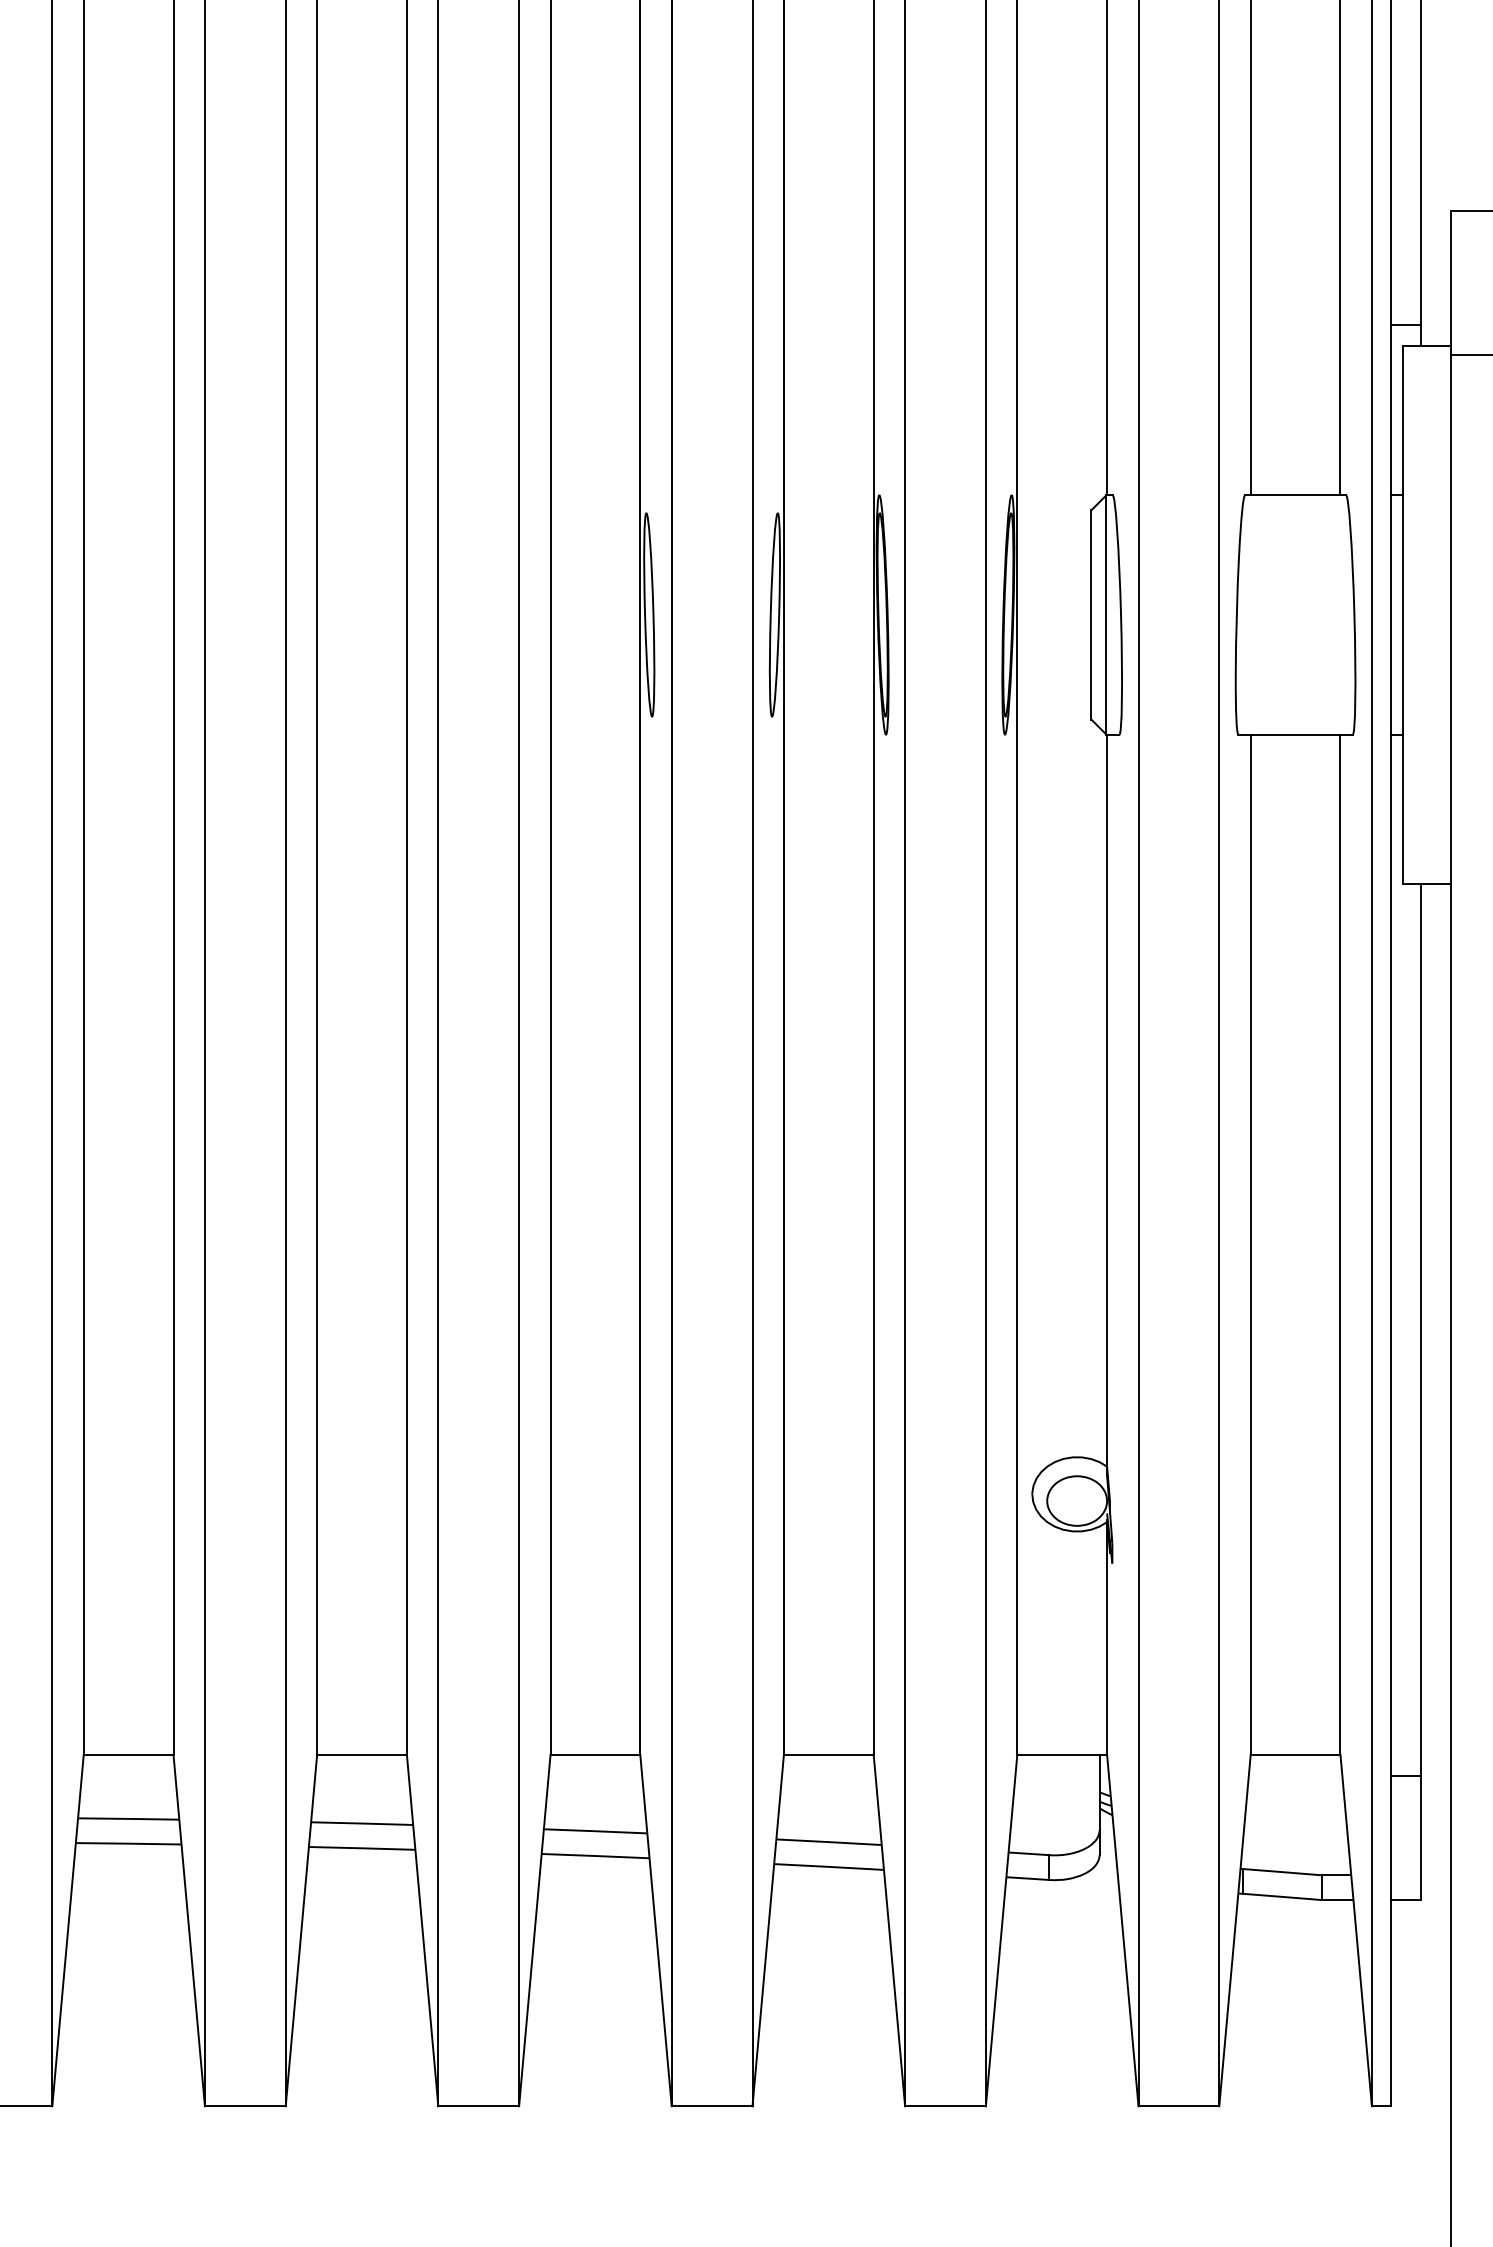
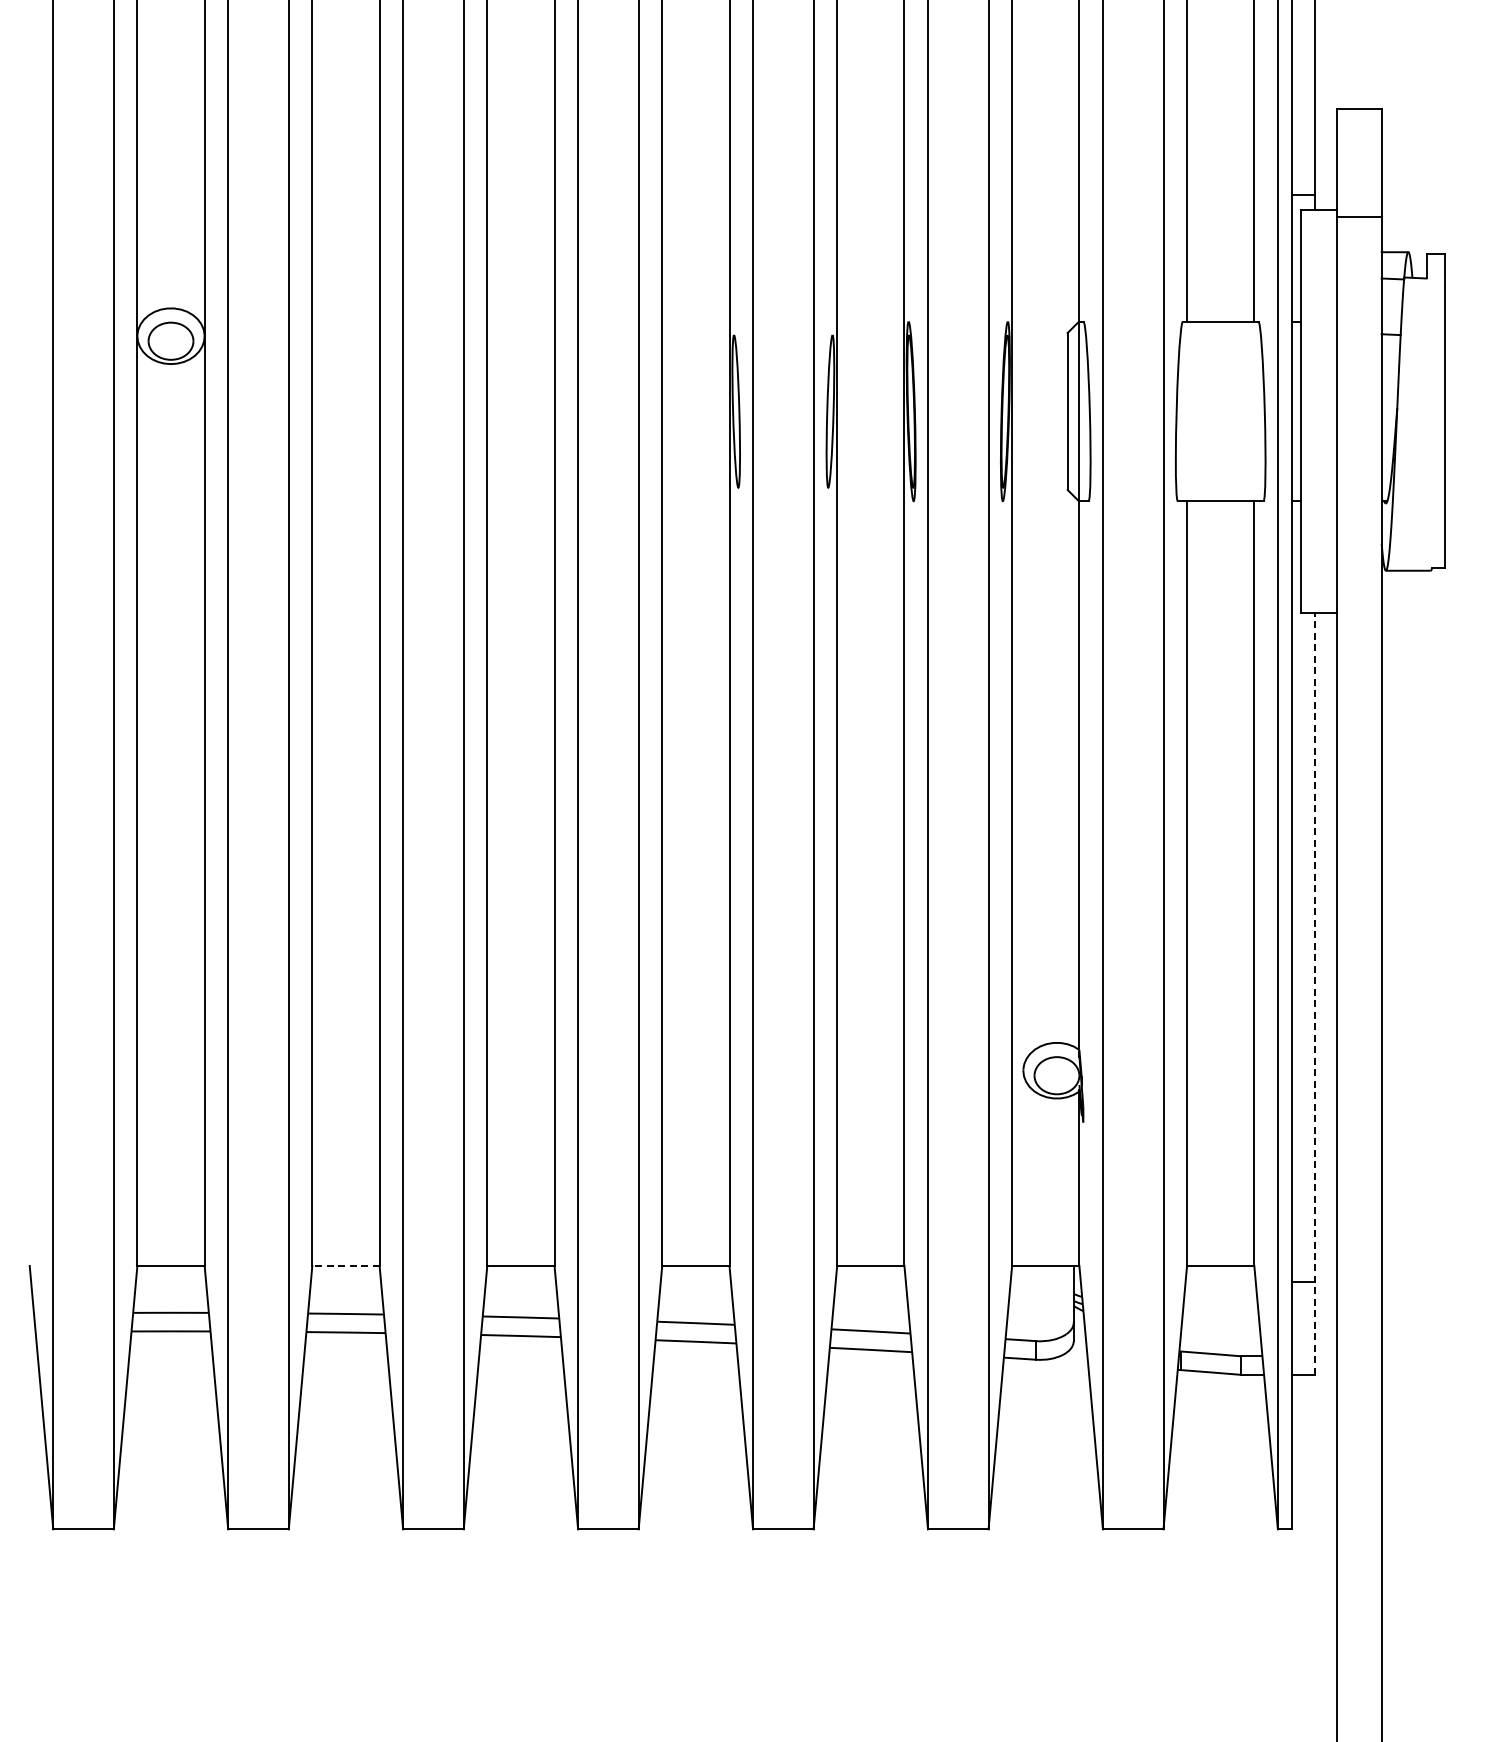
line: (1420, 1392) -> (1314, 994), solid -> dashed
line: (127, 1754) -> (345, 1265), solid -> dashed

